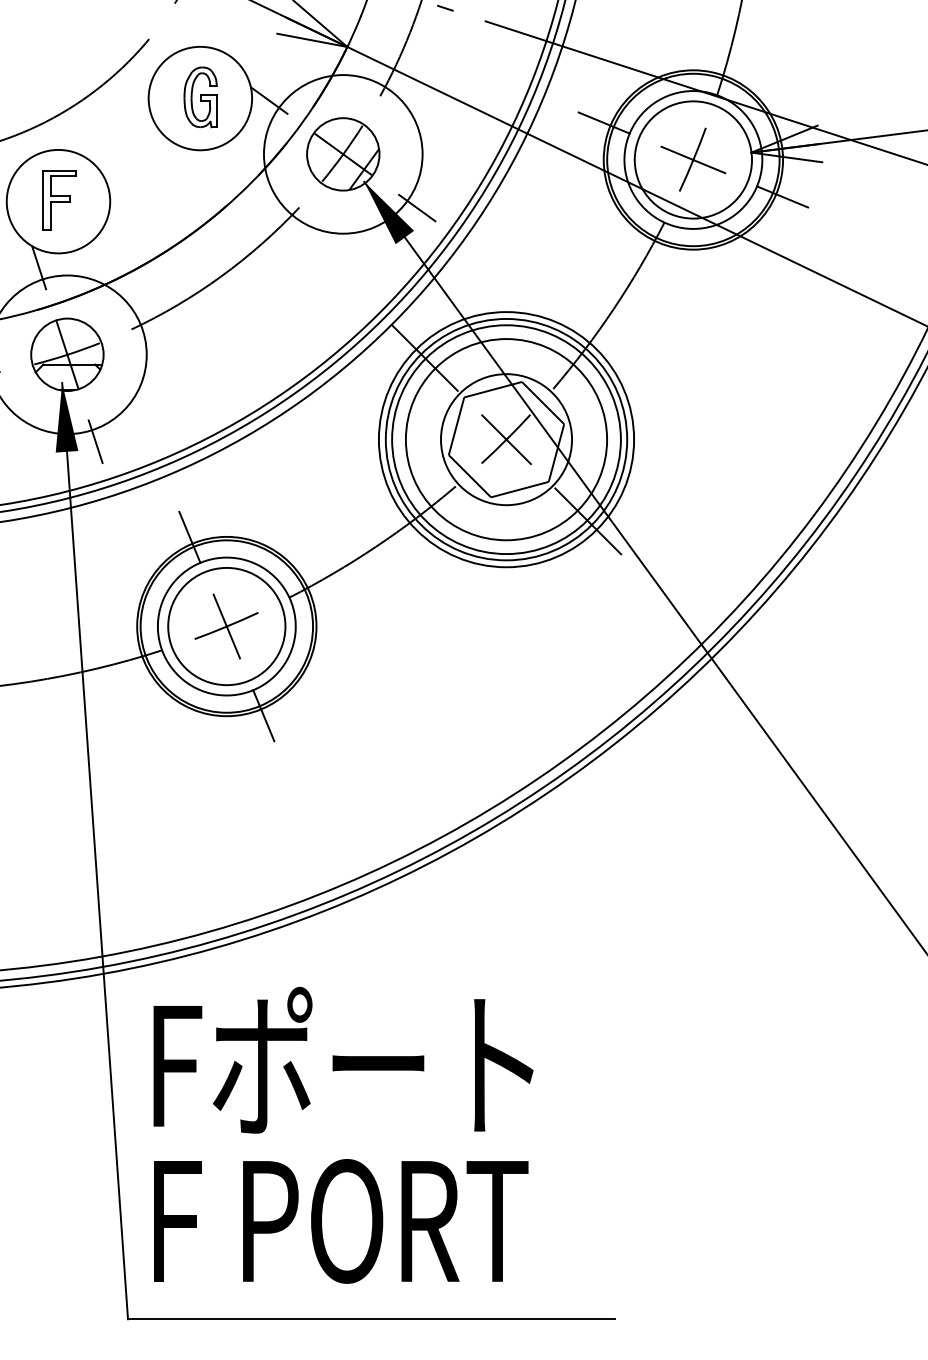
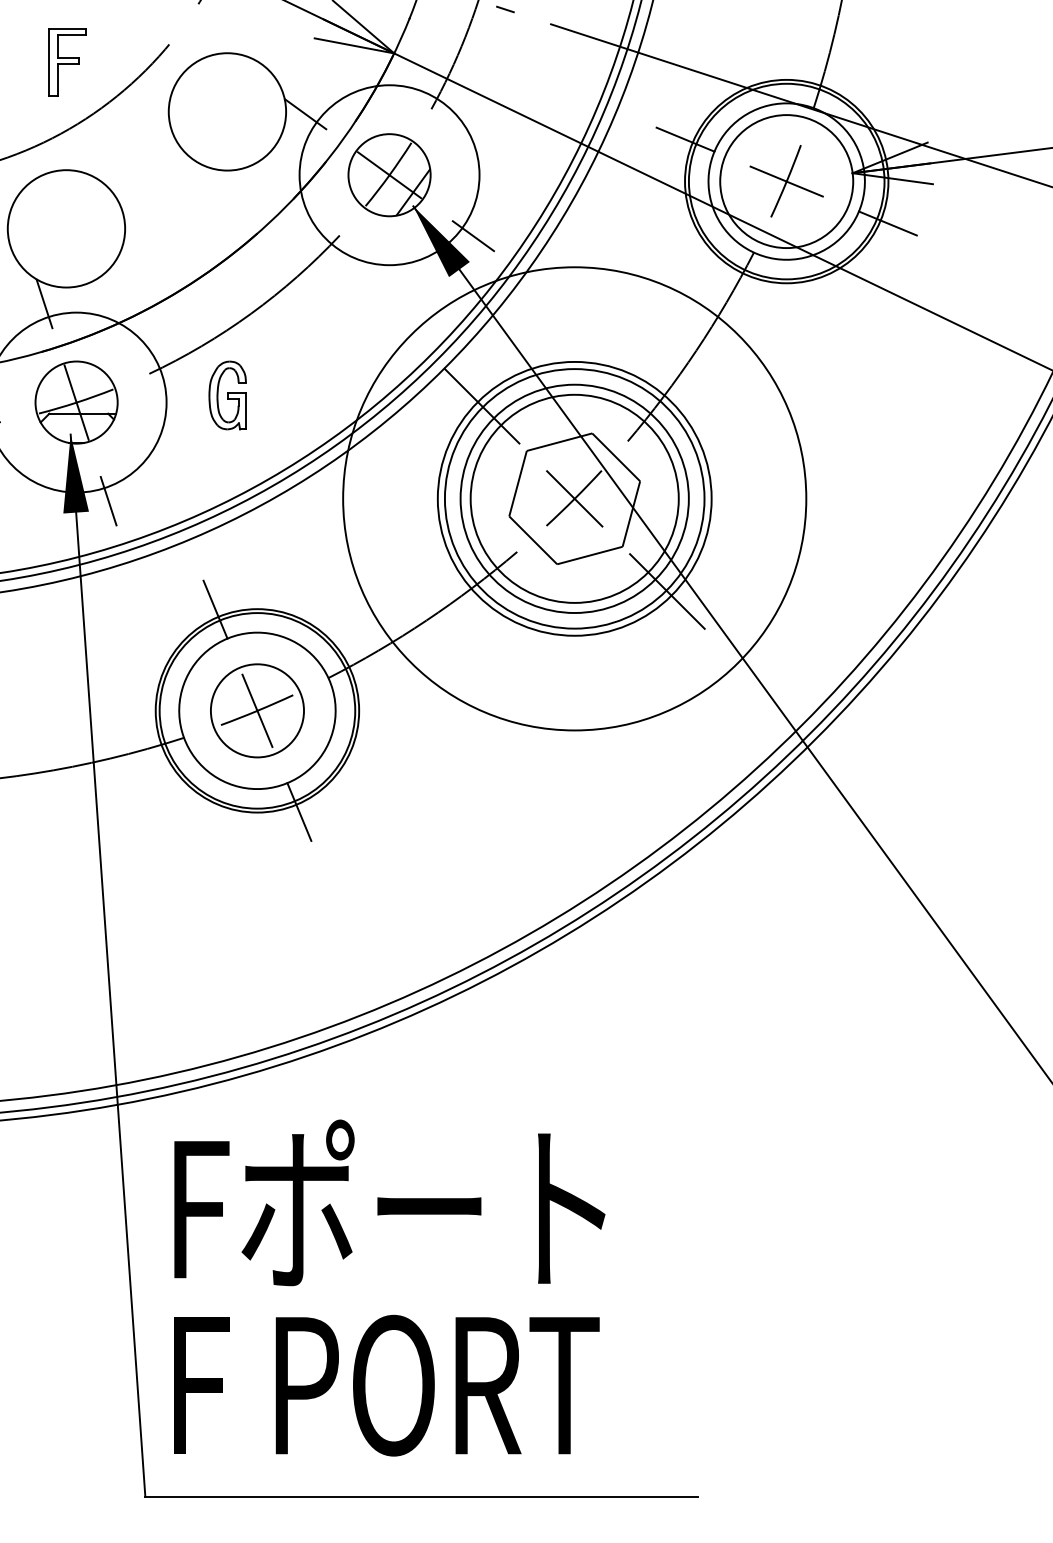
part: (200, 97) -> (227, 395), moved
part: (59, 200) -> (67, 62), moved
circle: (506, 439) -> (574, 498), size x1.4
circle: (506, 439) -> (574, 498), size x1.6
circle: (225, 626) -> (256, 710), size x0.7

